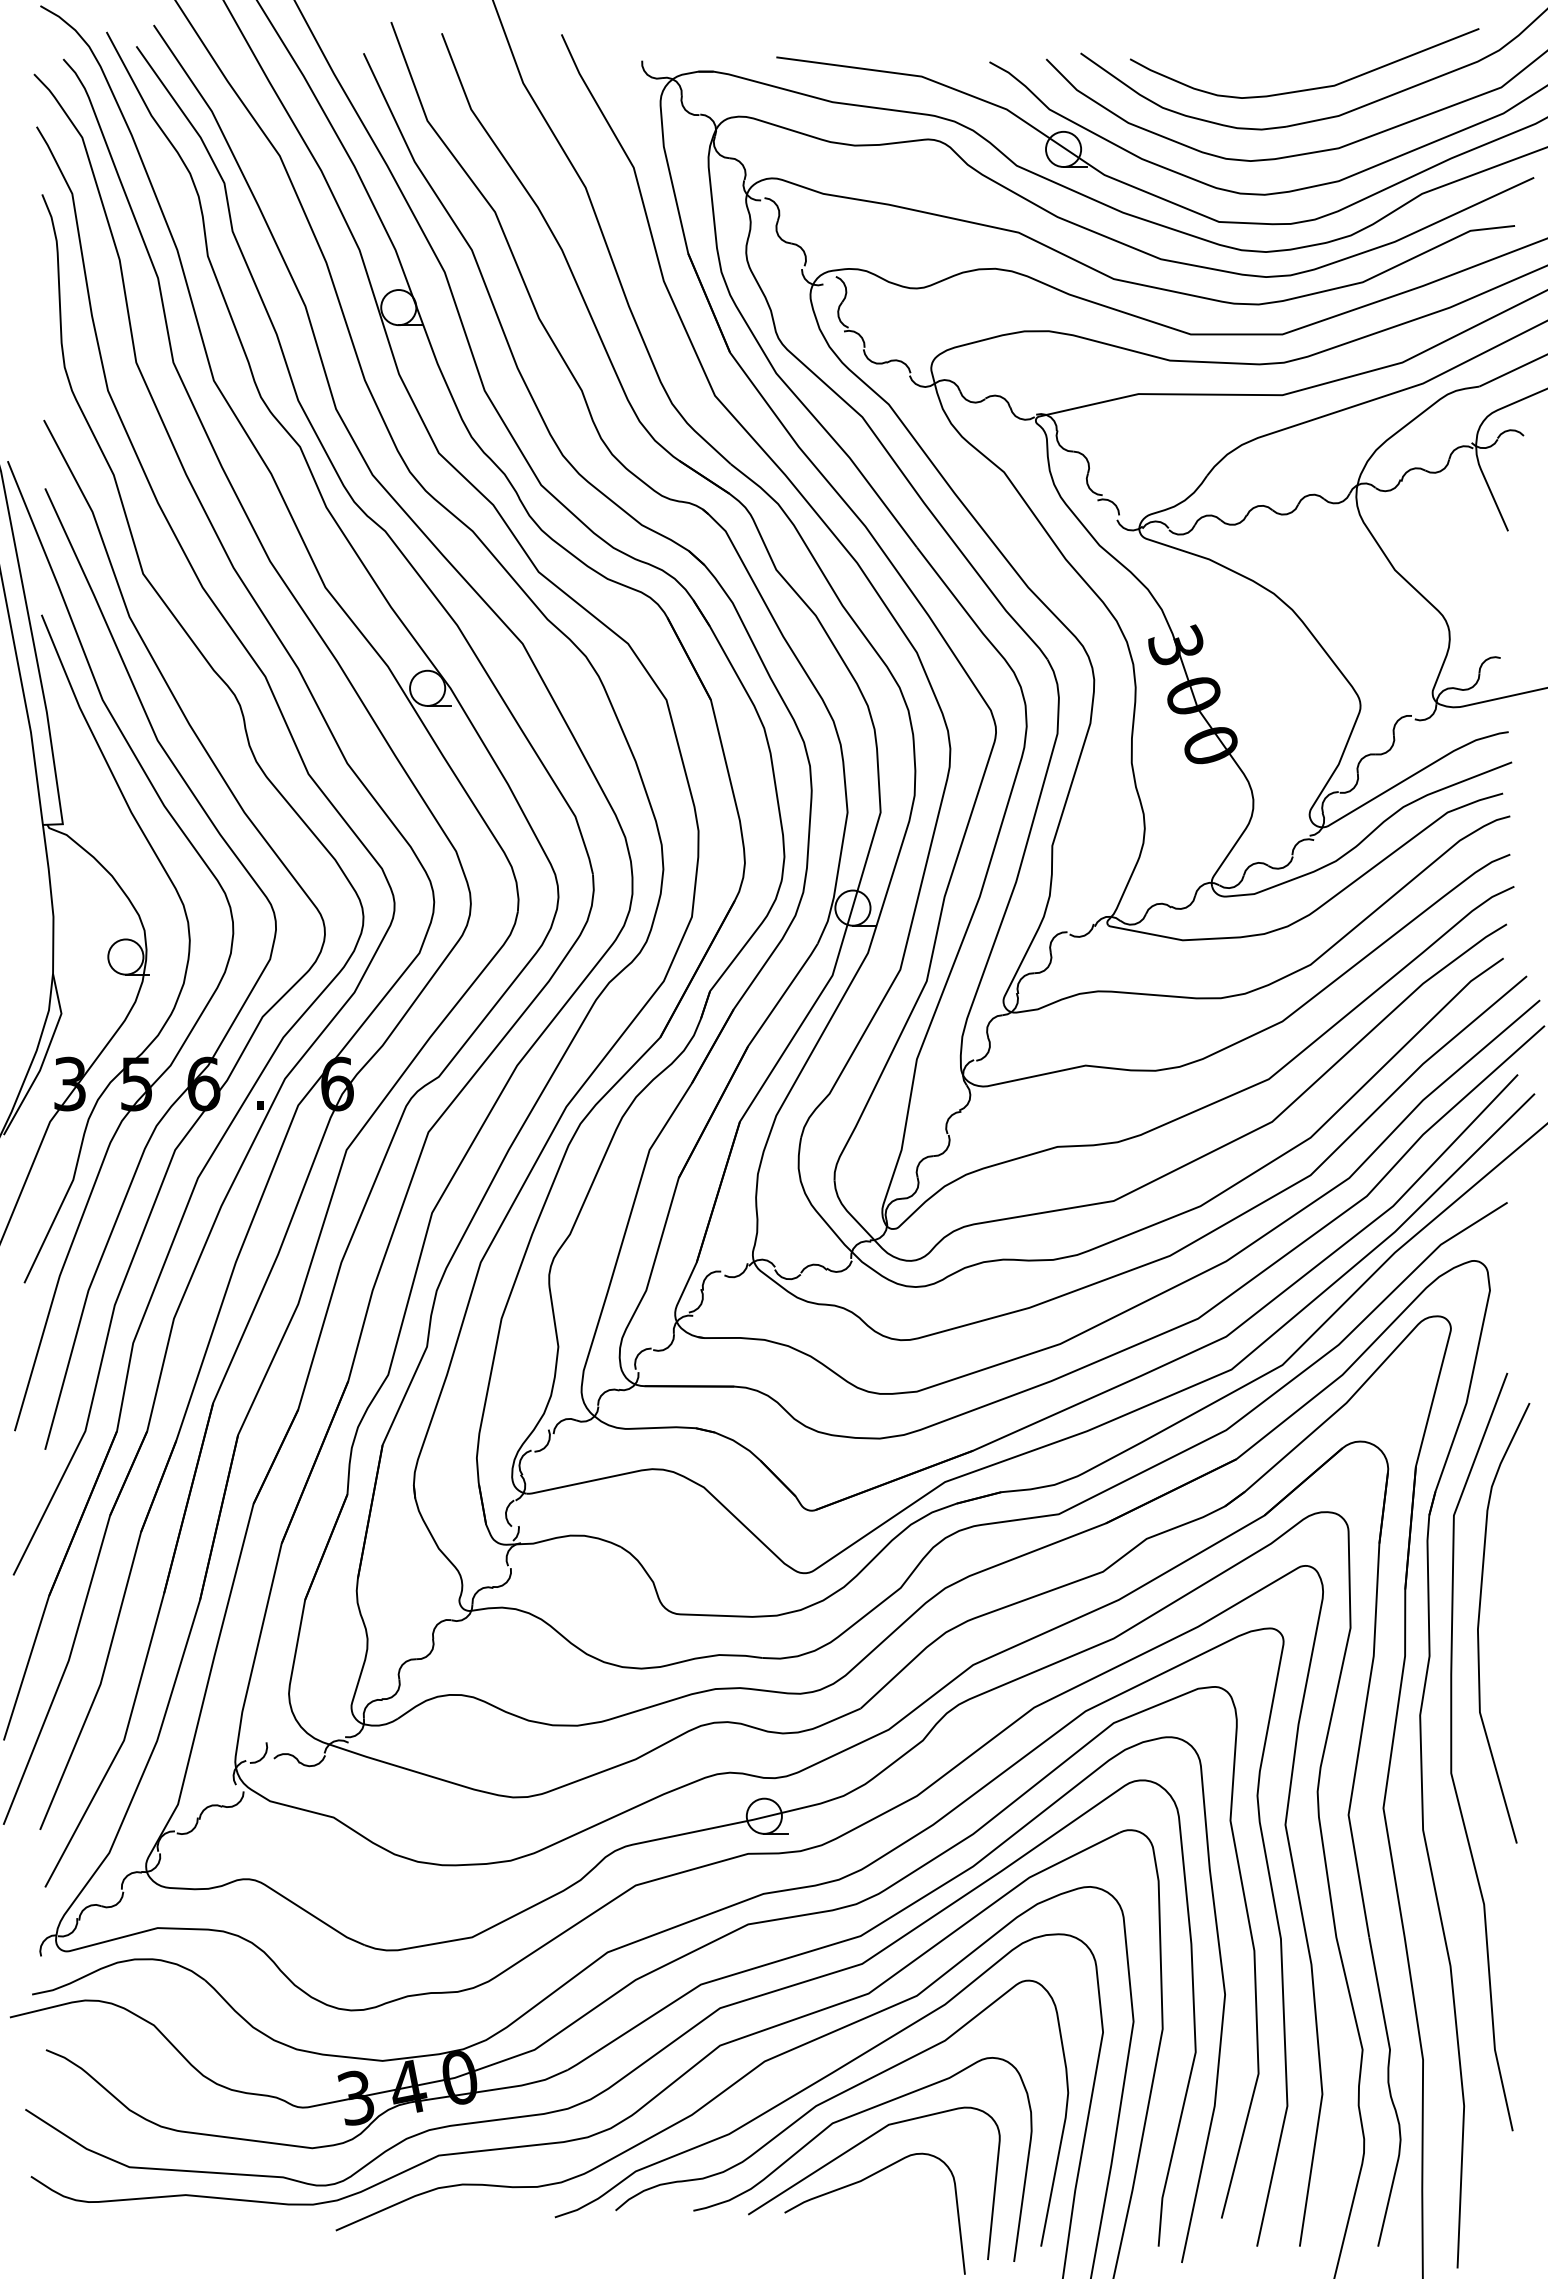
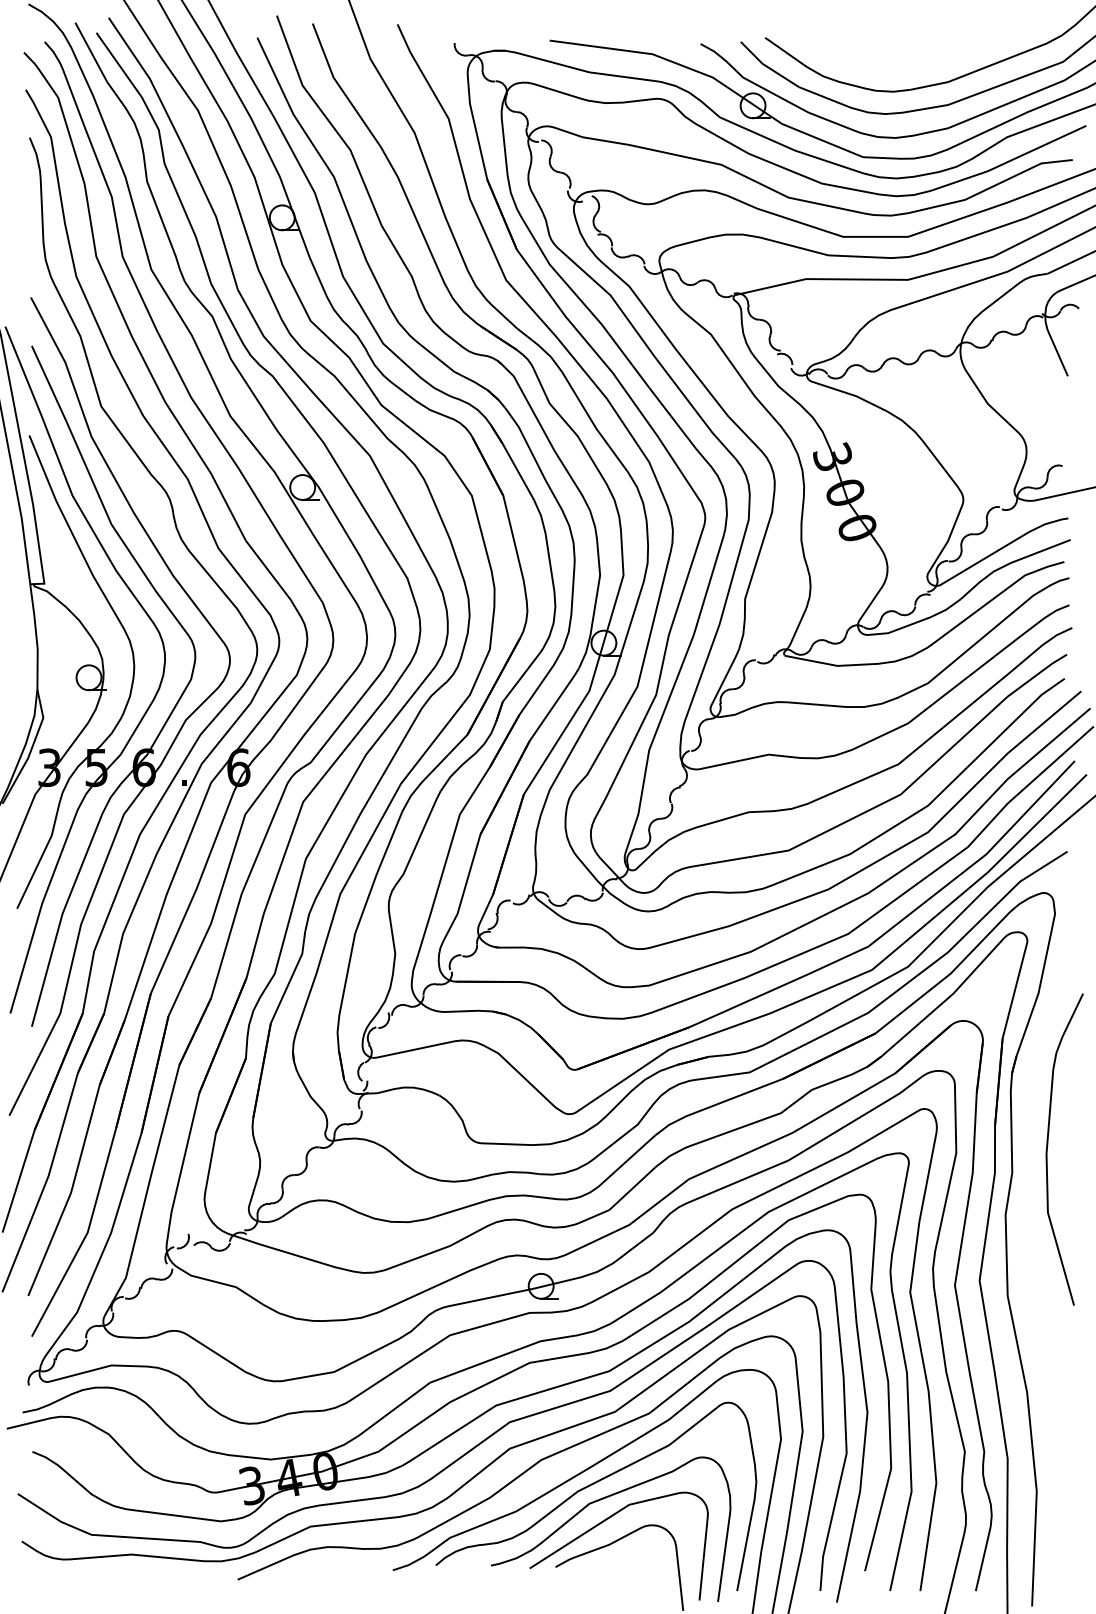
curve: (1308, 88) -> (926, 62), removed
curve: (1452, 1751) -> (1028, 1240), removed

